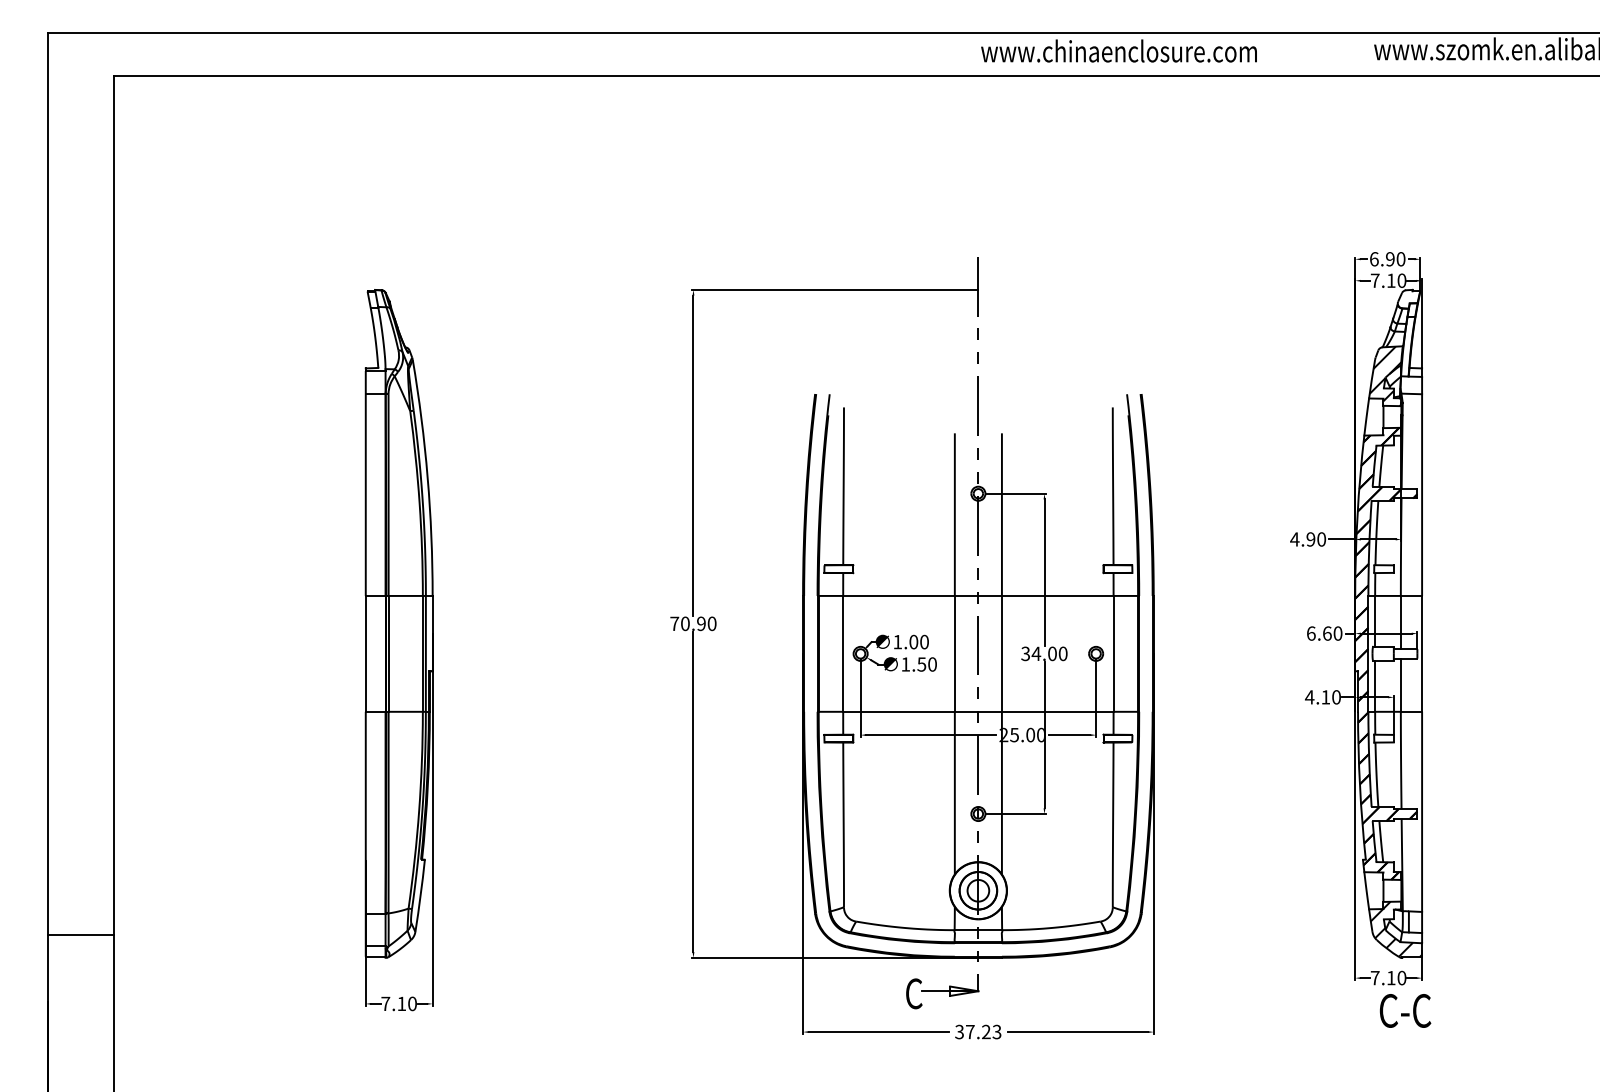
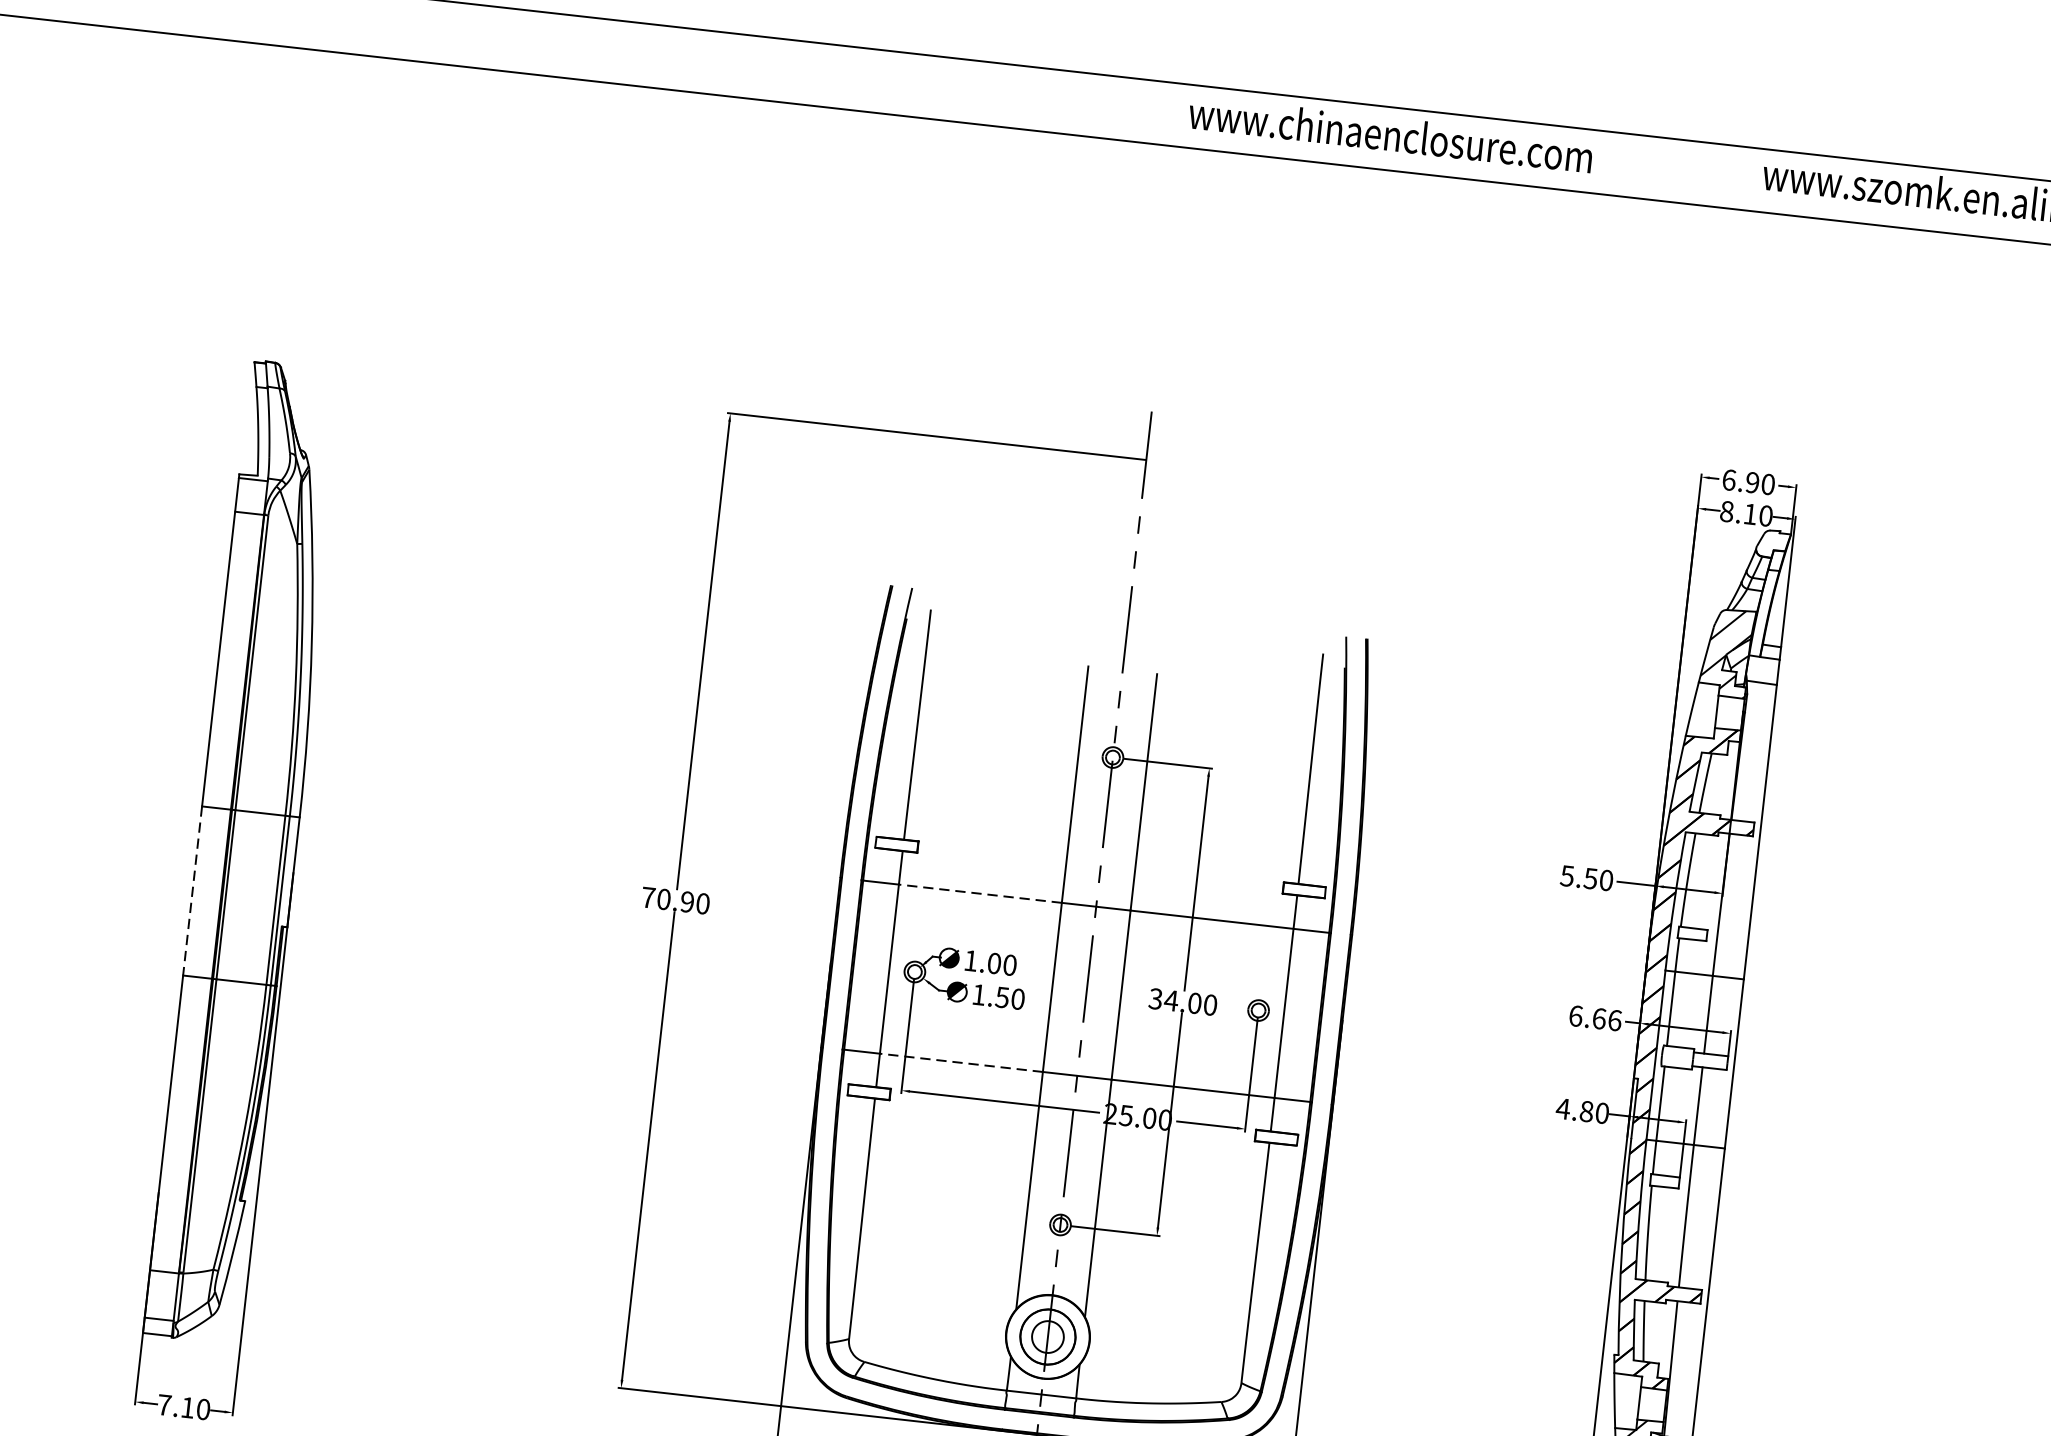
text: (1374, 280) -> (1726, 511), 7.10 -> 8.10
text: (1302, 539) -> (1578, 877), 4.90 -> 5.50
line: (899, 595) -> (981, 893), solid -> dashed
text: (1337, 633) -> (1614, 1020), 6.60 -> 6.66
line: (365, 653) -> (192, 890), solid -> dashed
text: (1325, 697) -> (1586, 1111), 4.10 -> 4.80
line: (899, 711) -> (962, 1062), solid -> dashed

